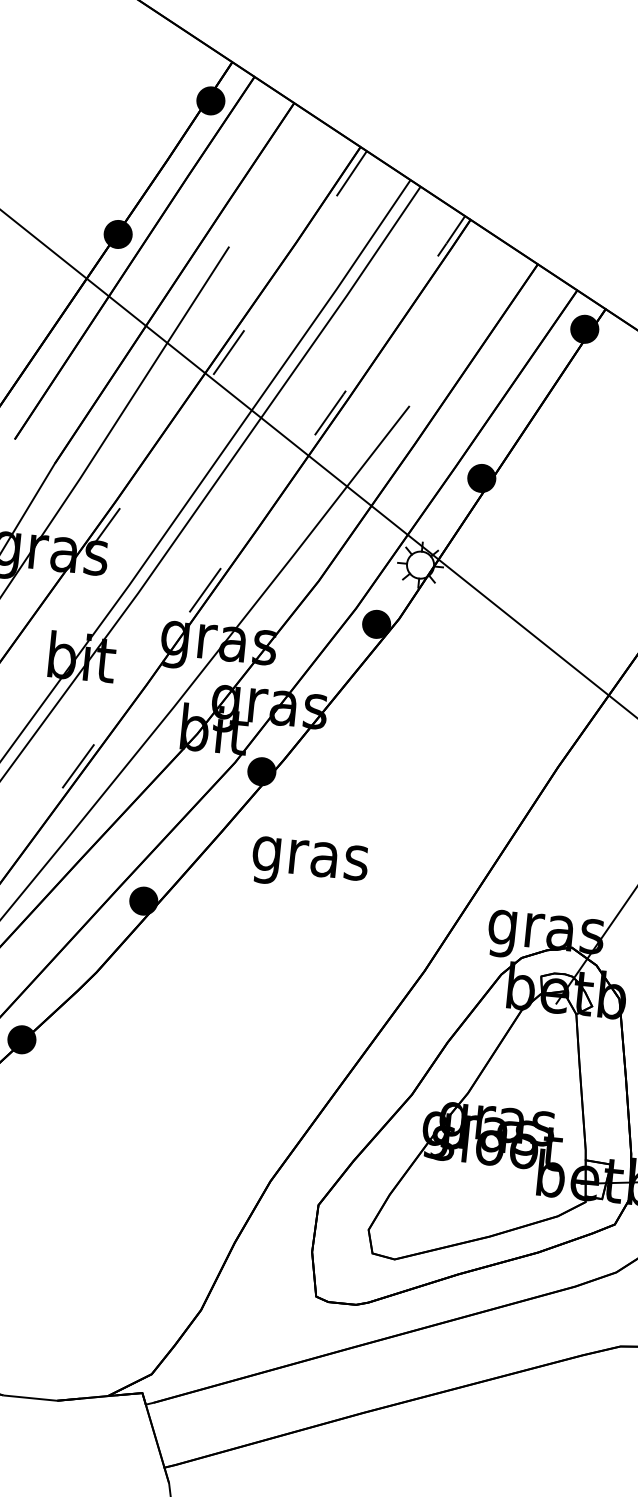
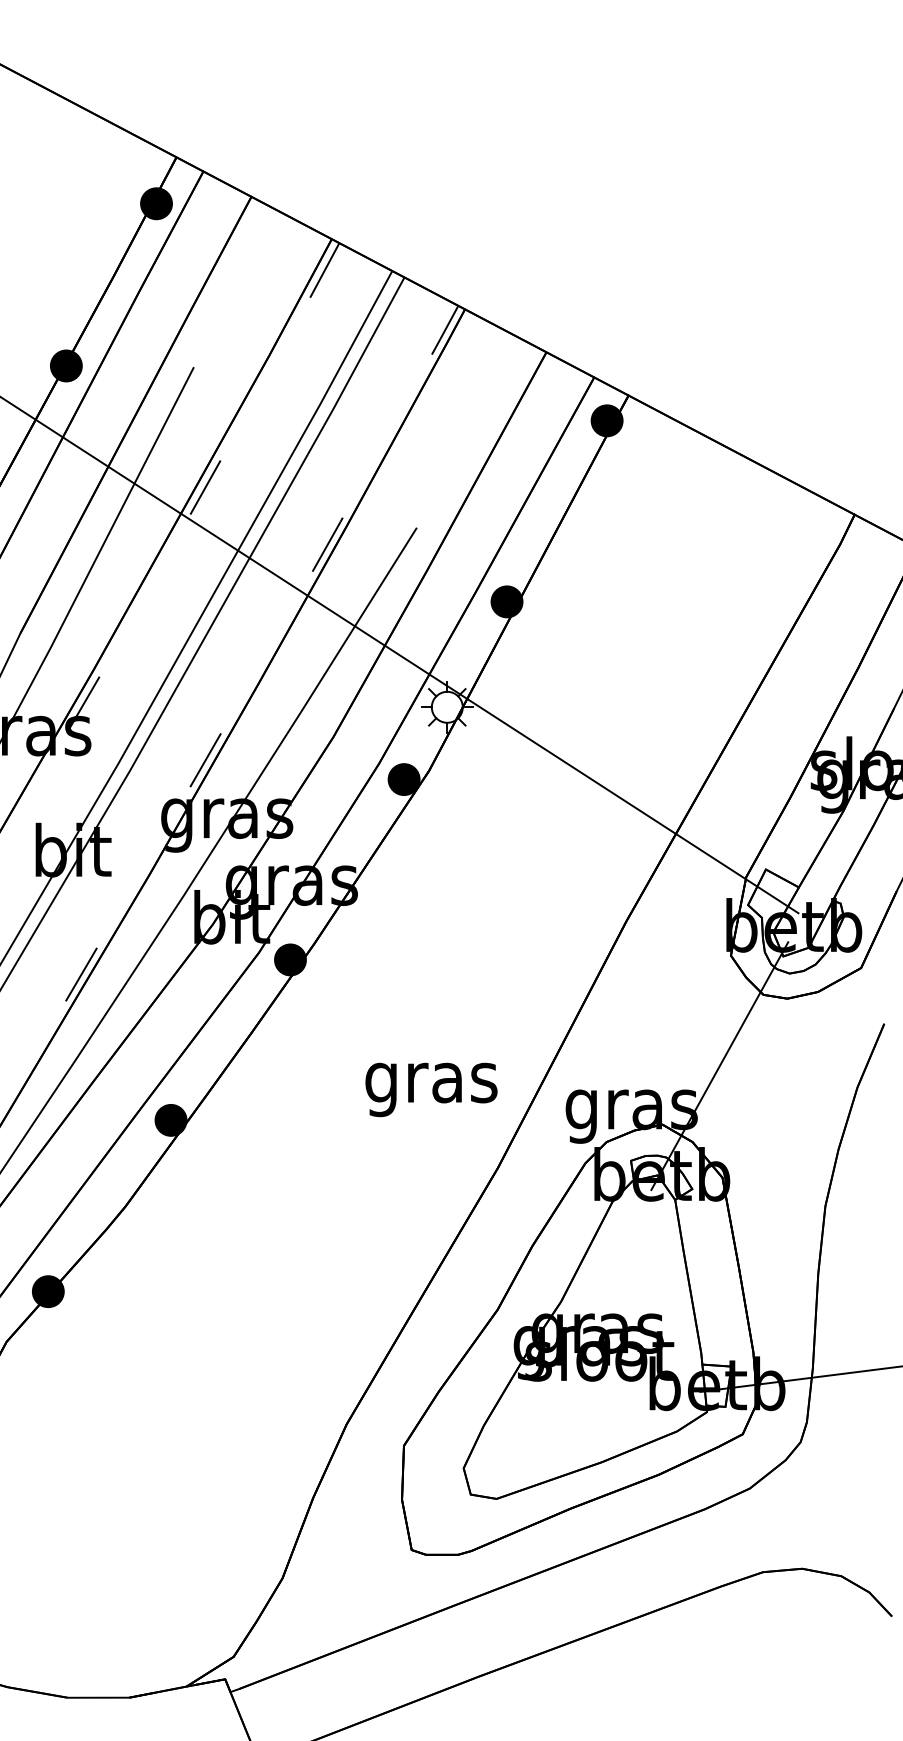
text: (309, 864) -> (431, 1089), moved

